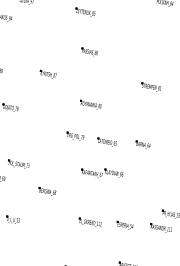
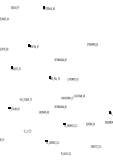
part: (88, 51) -> (54, 30), removed
part: (143, 144) -> (93, 77), removed
part: (77, 186) -> (60, 106), added
part: (51, 246) -> (51, 142), added

